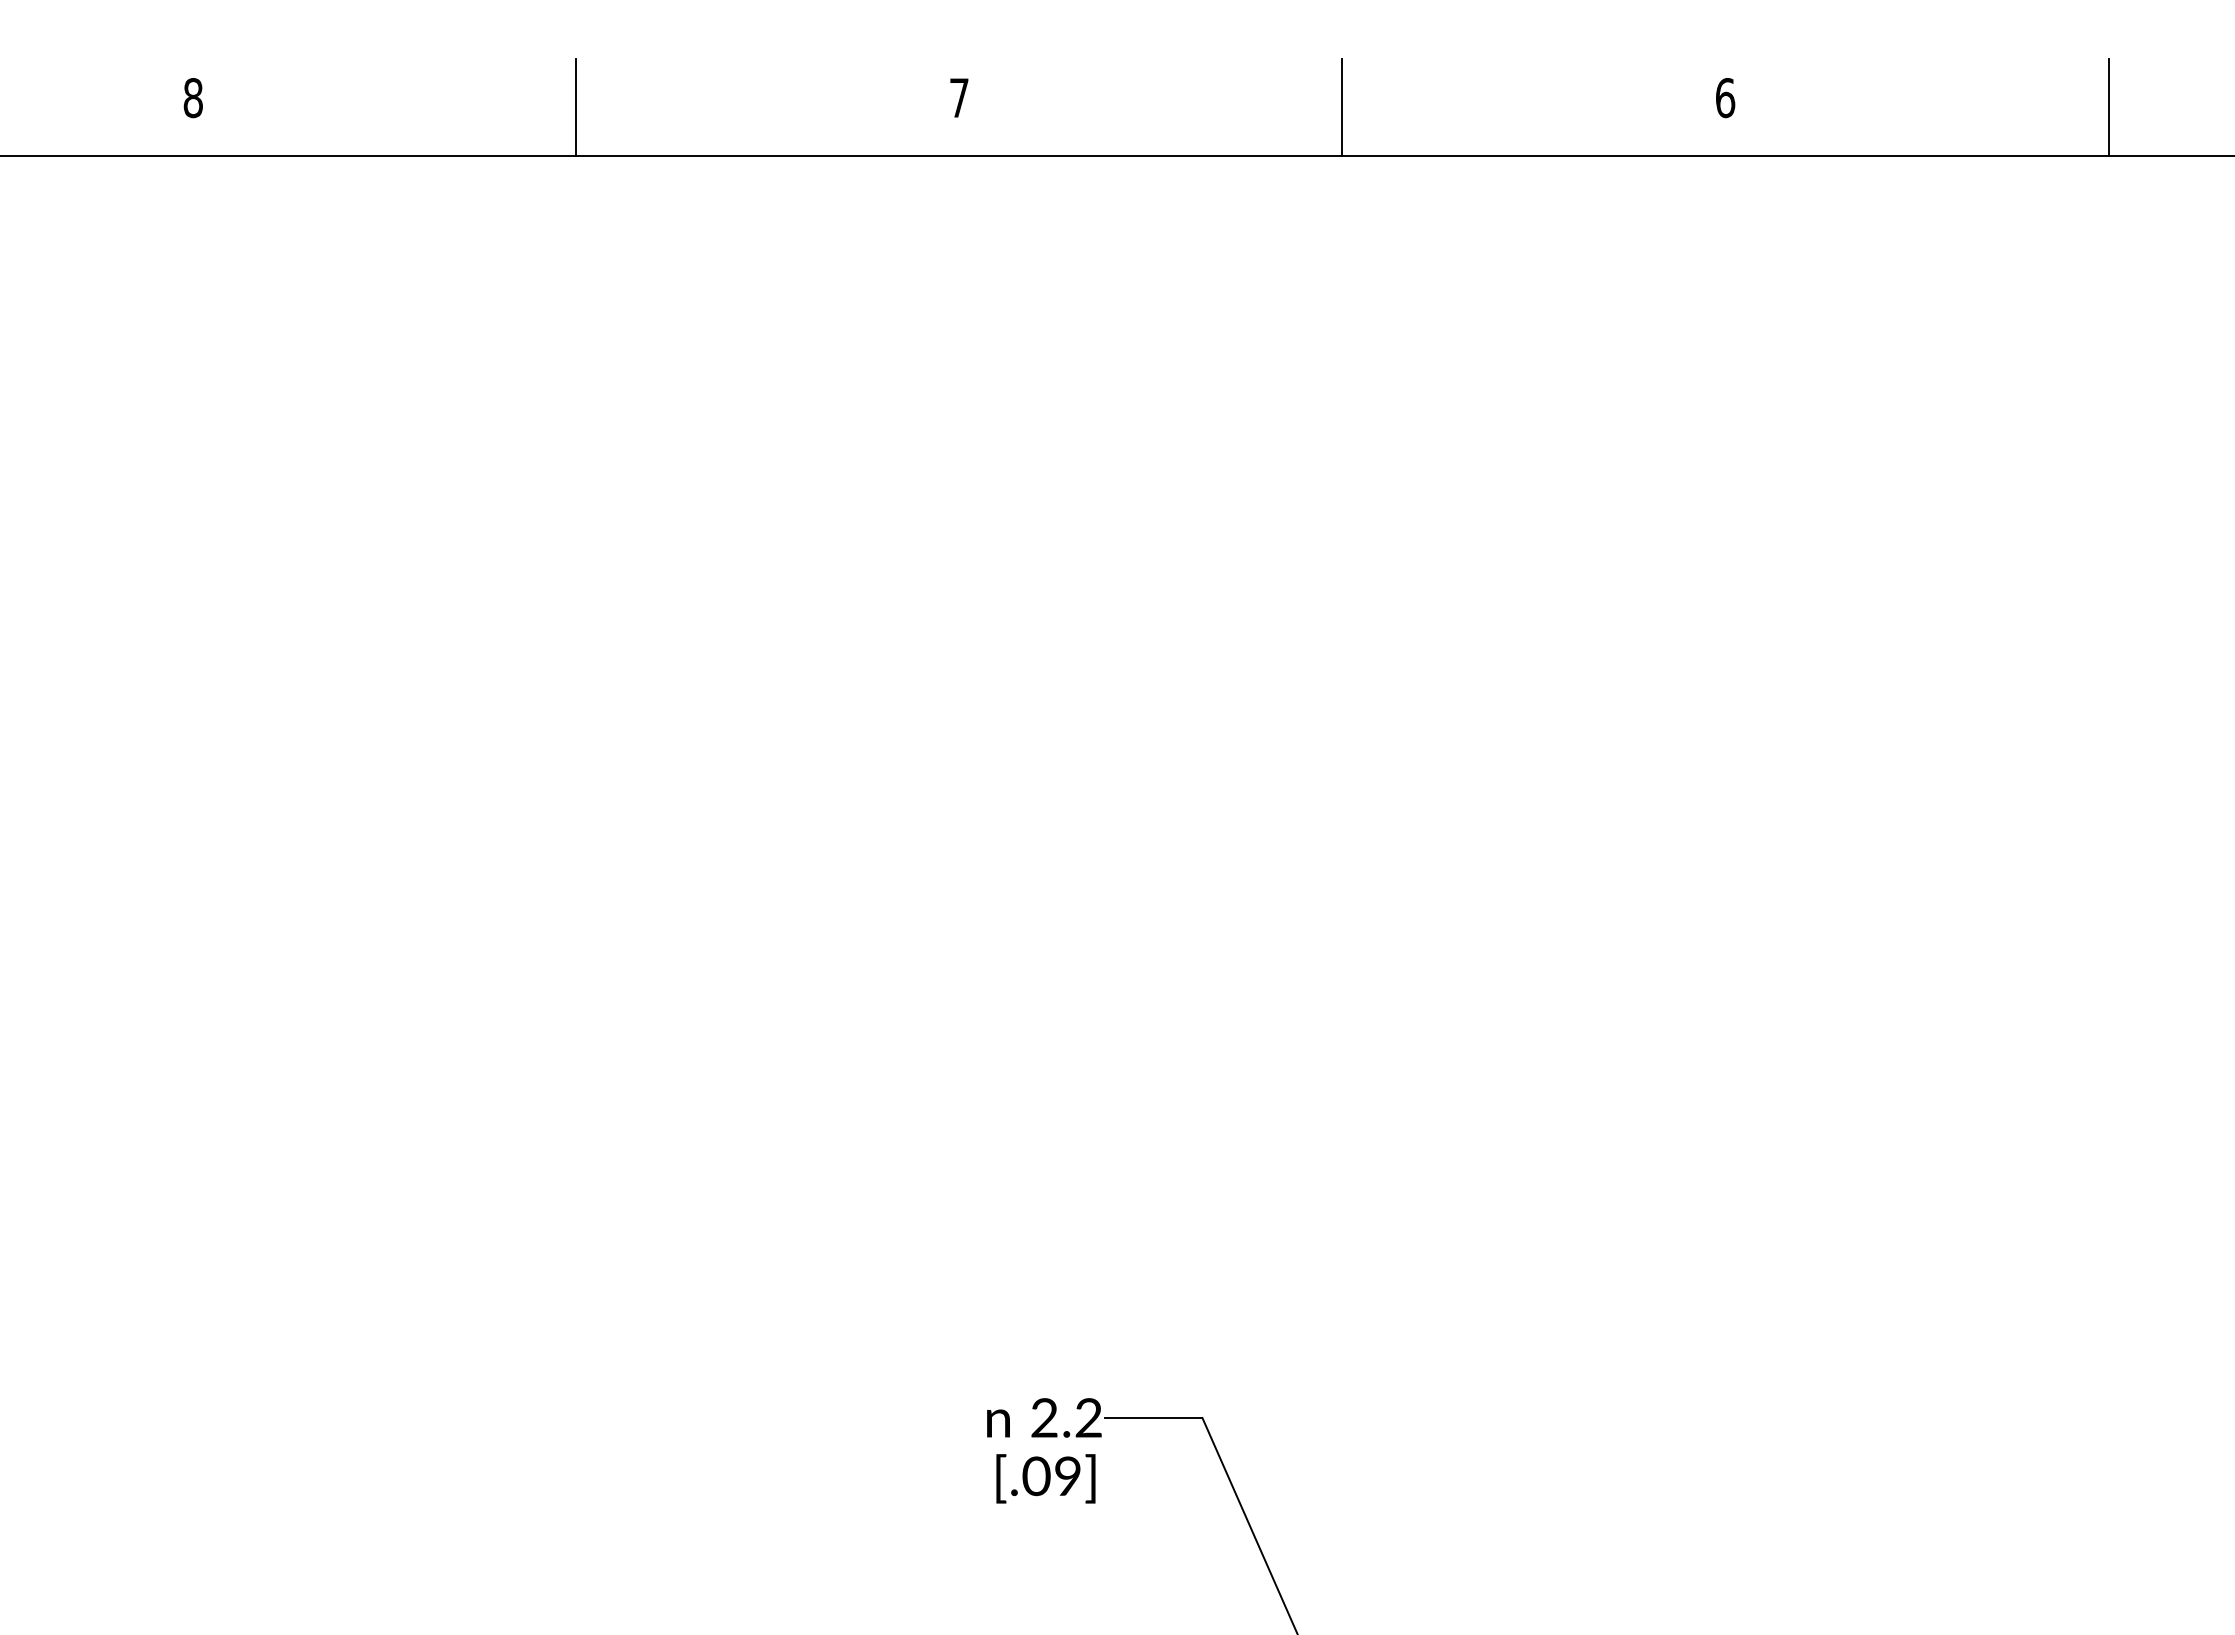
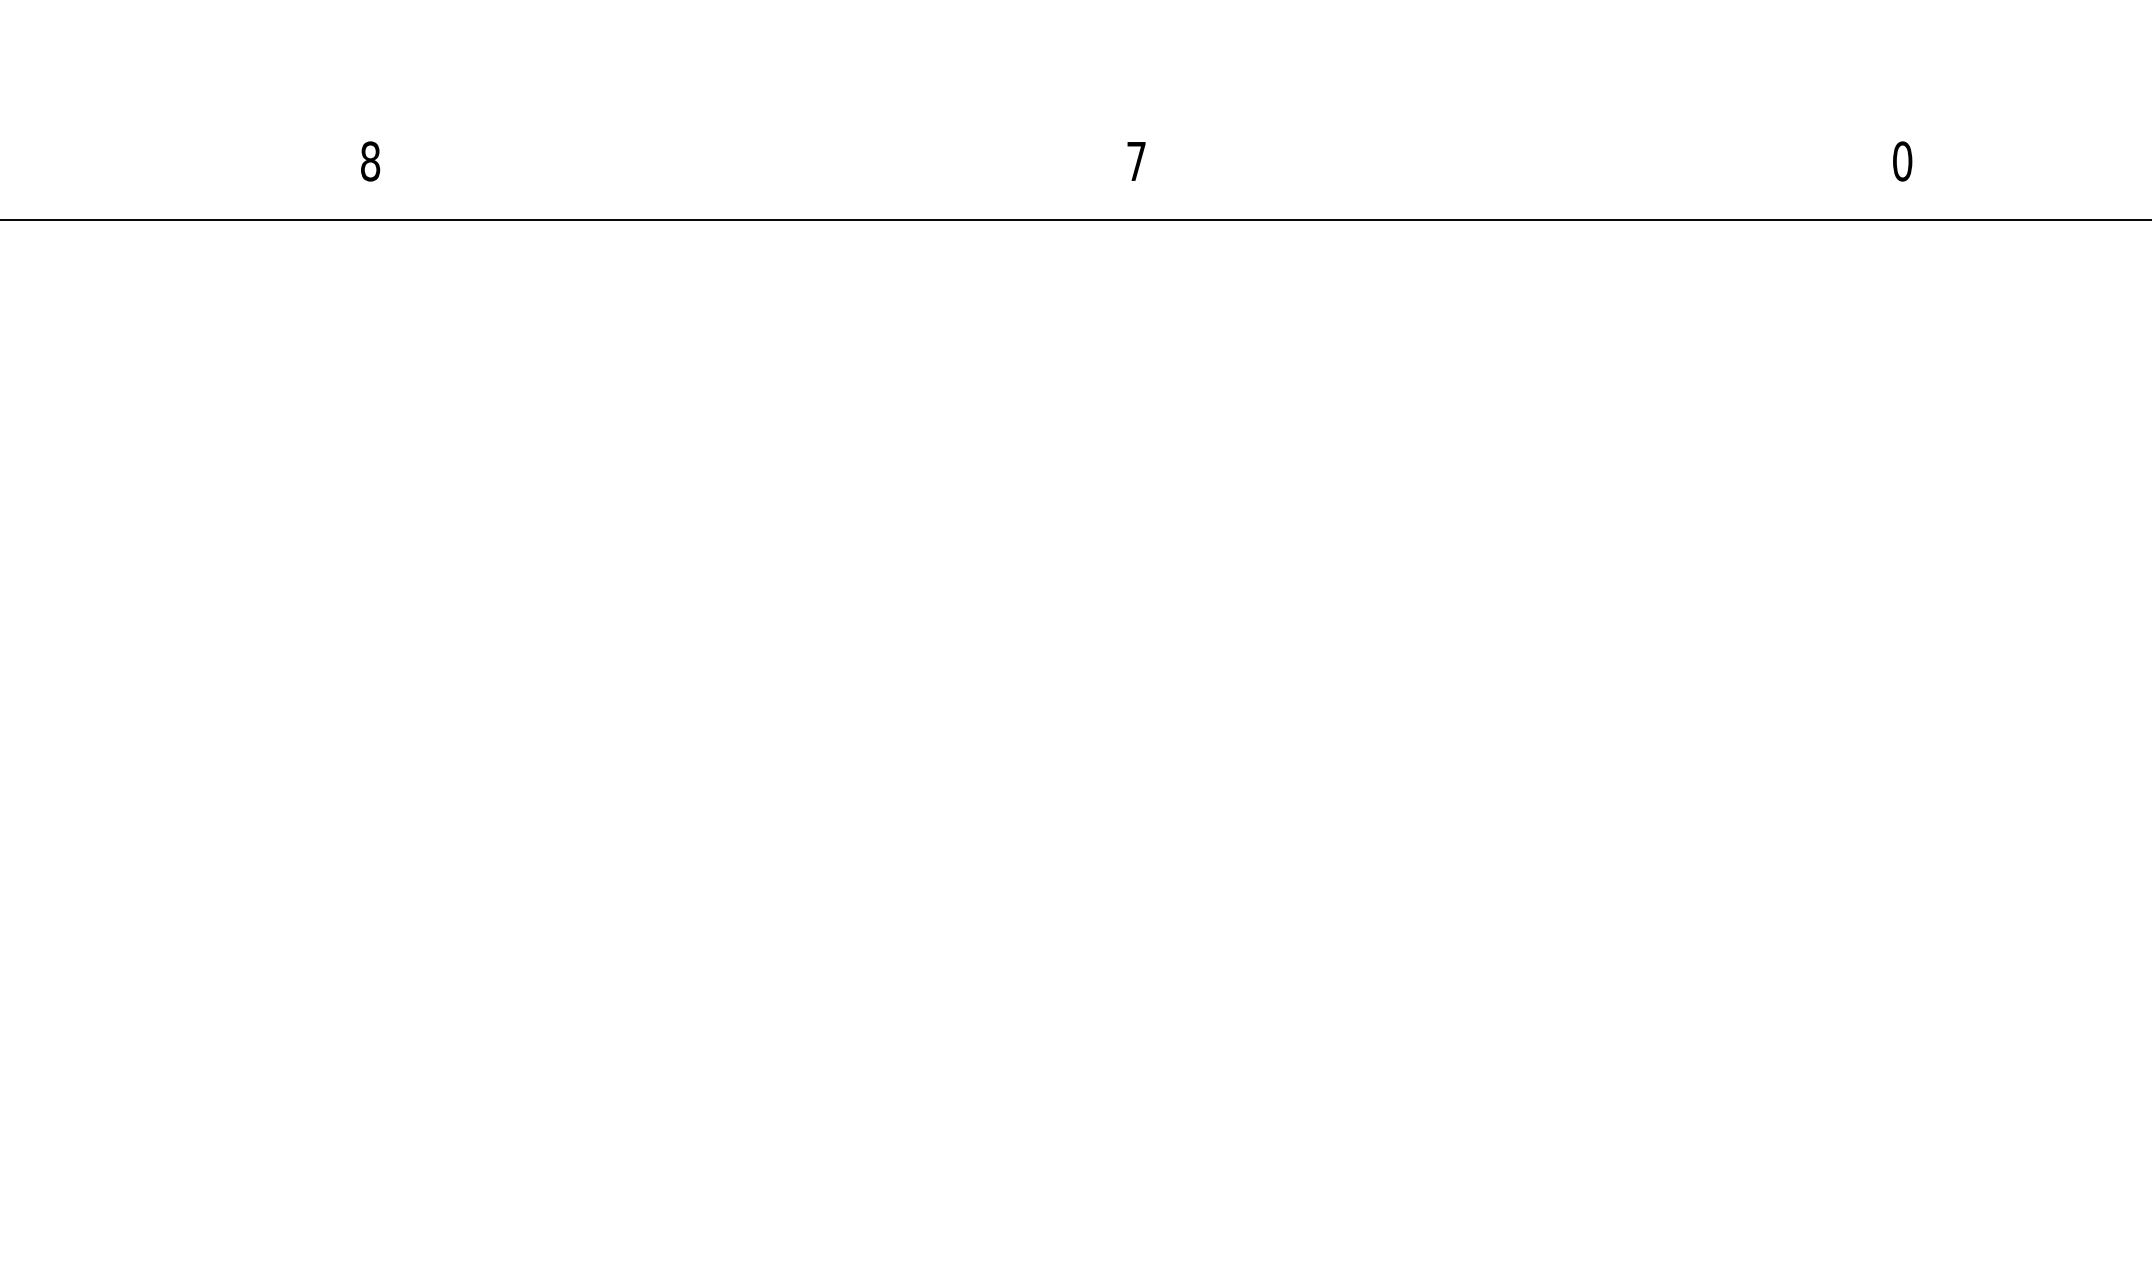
text: (1725, 97) -> (1902, 160), 6 -> 0
line: (576, 107) -> (753, 170), removed
line: (1342, 107) -> (1519, 170), removed

